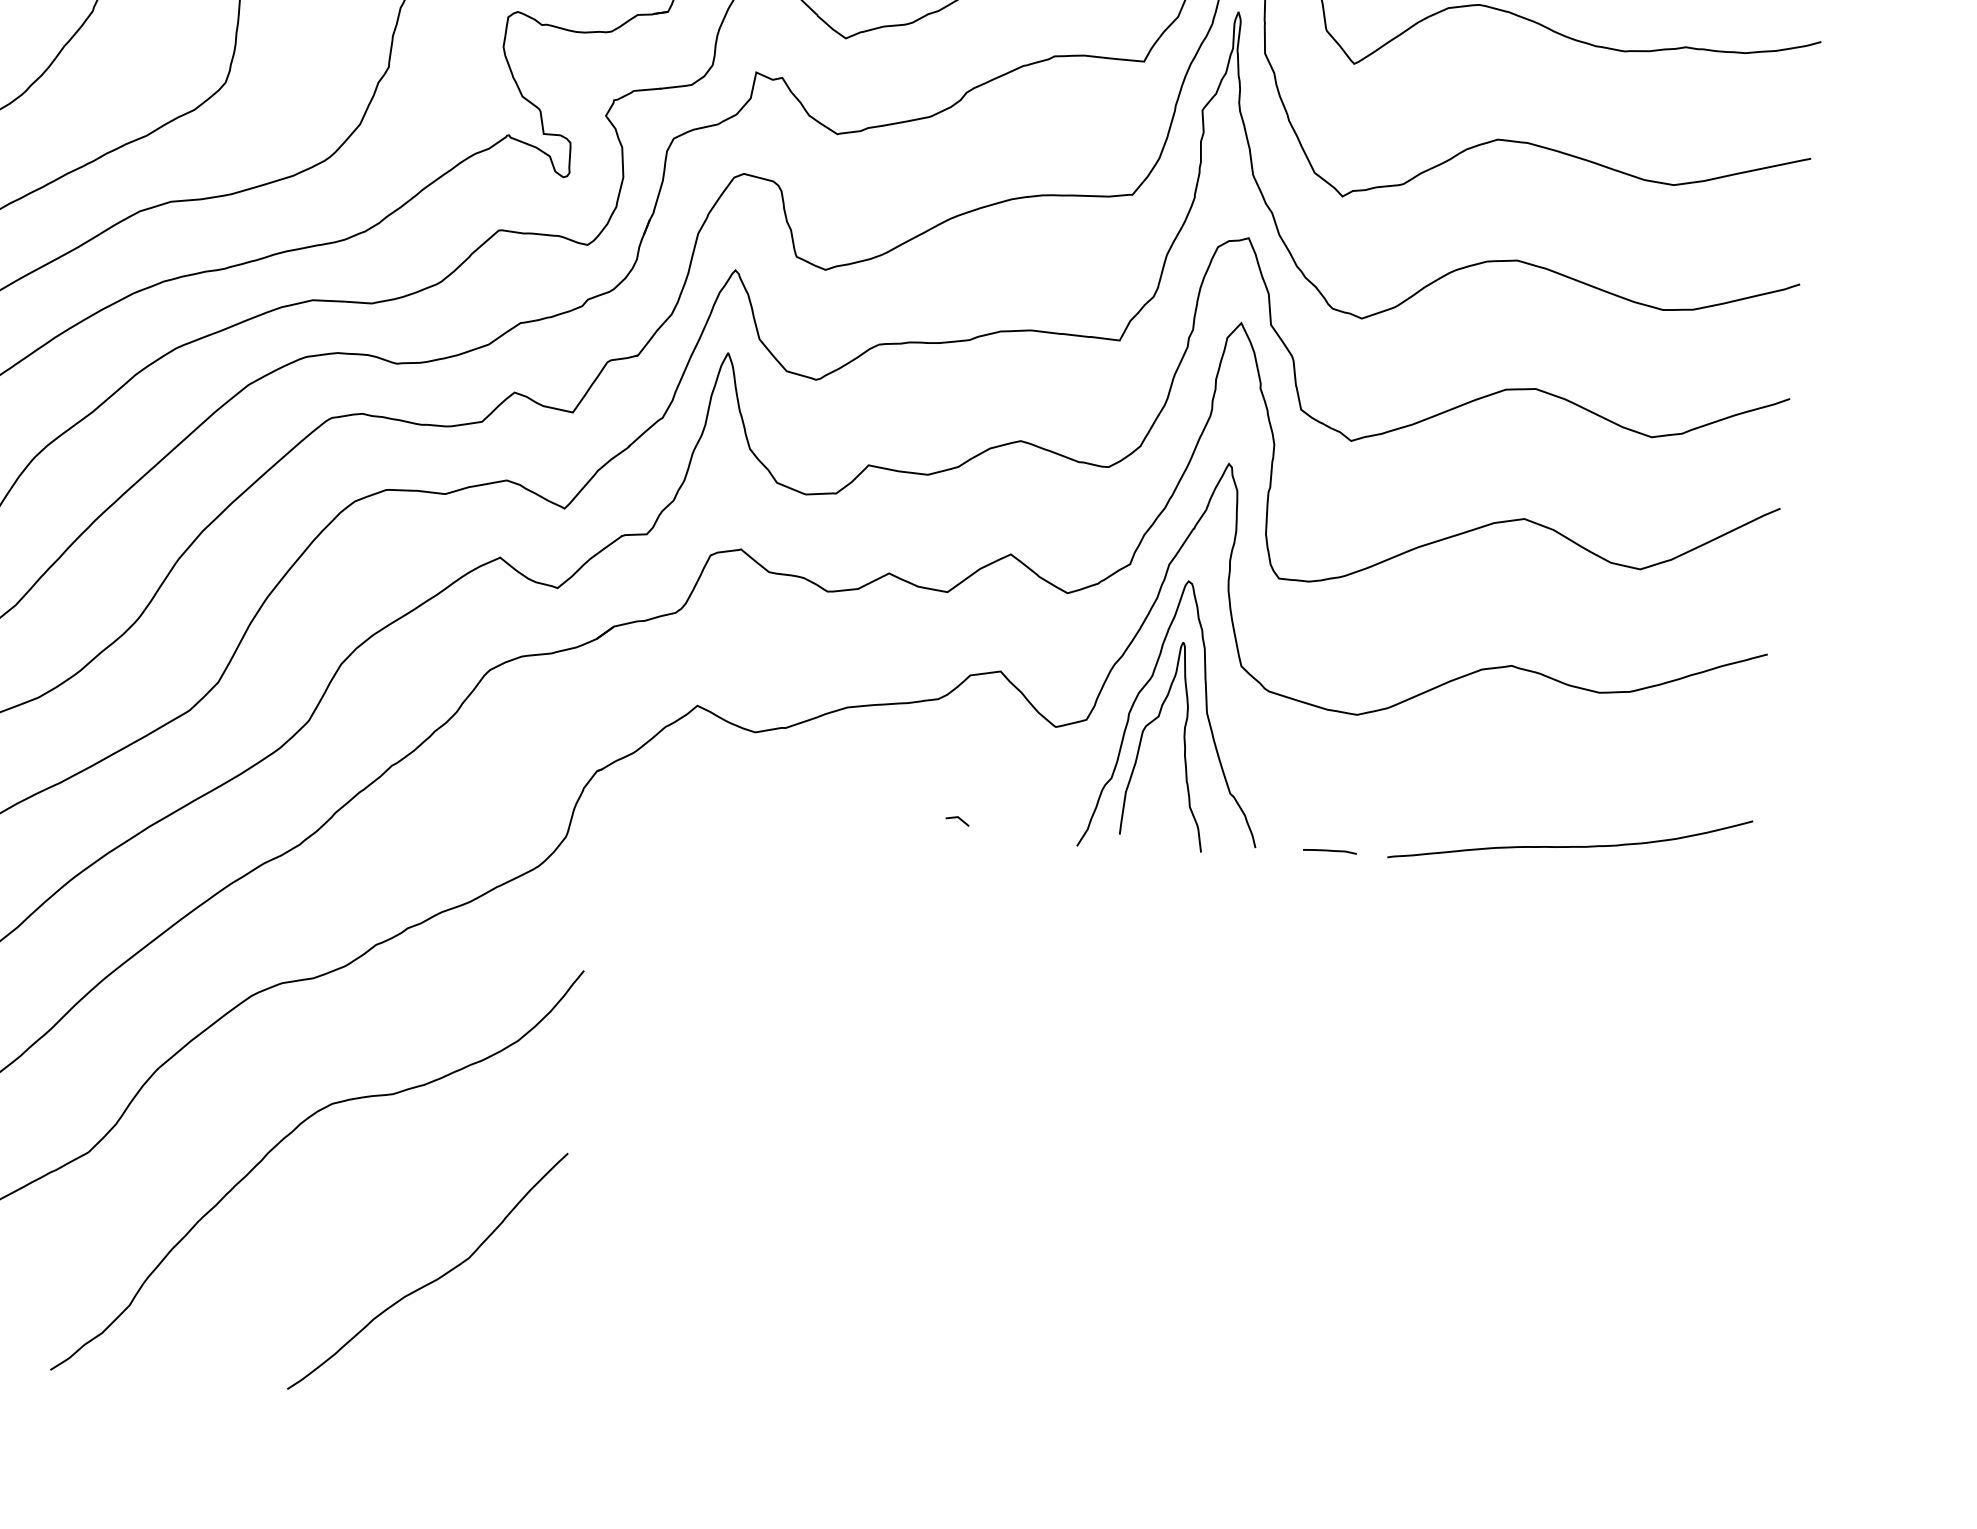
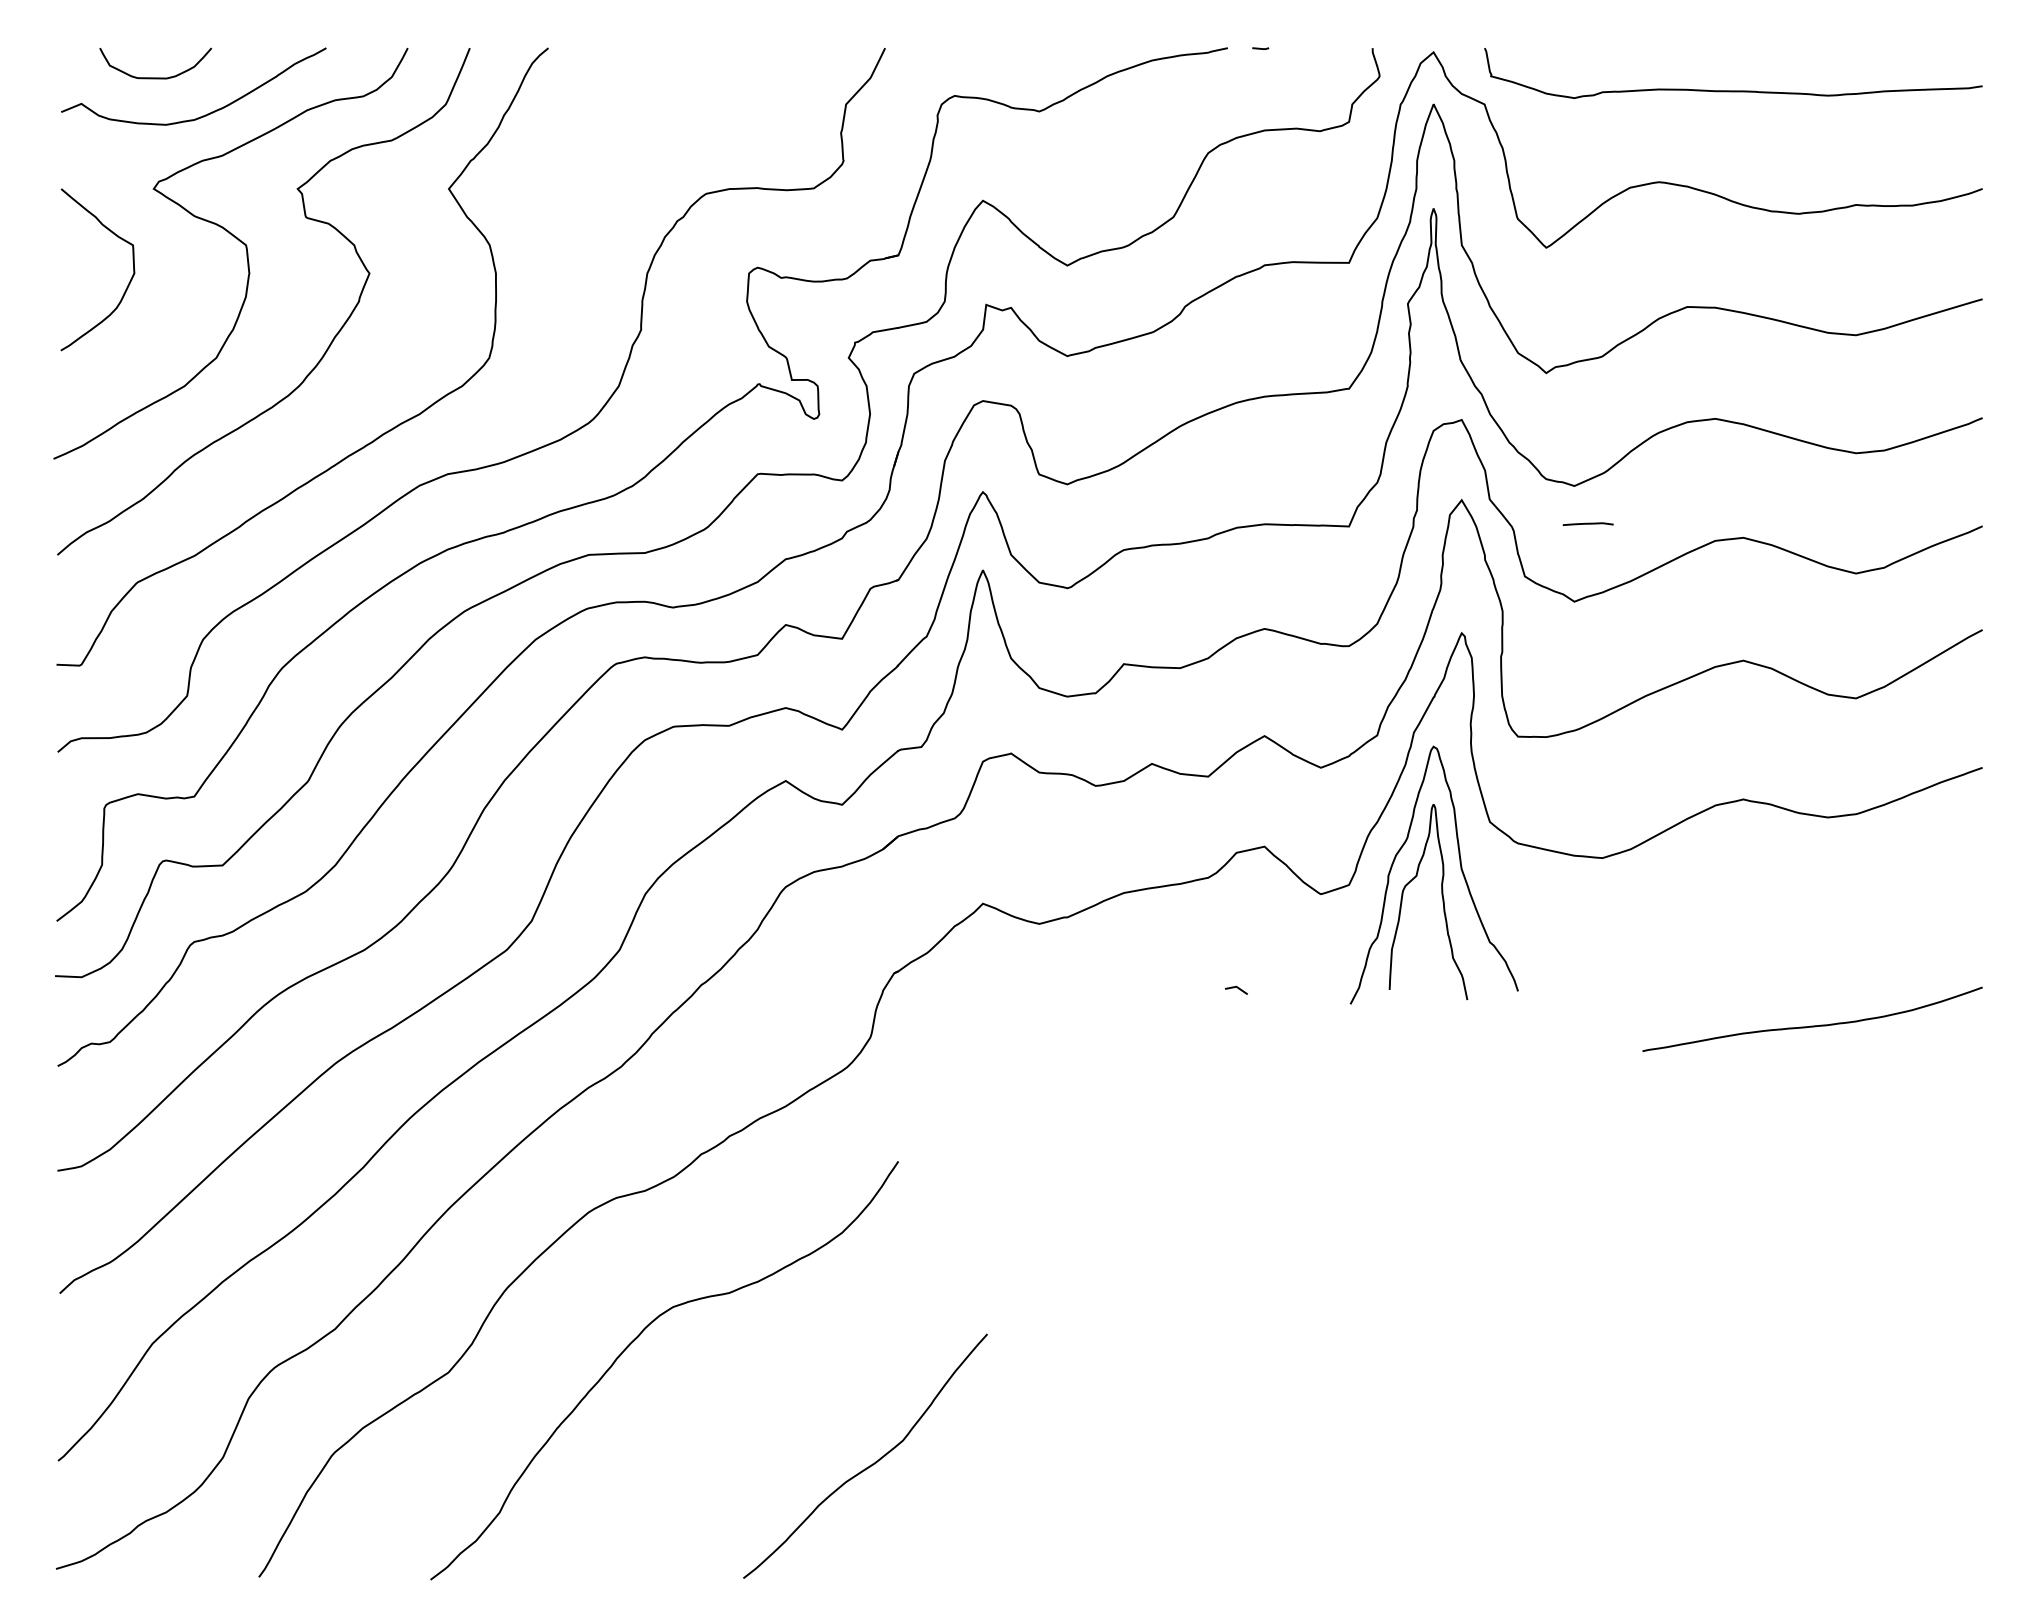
curve: (1569, 845) -> (1812, 1025), moved
curve: (1329, 850) -> (1587, 523), moved
curve: (434, 1279) -> (872, 1463), moved

